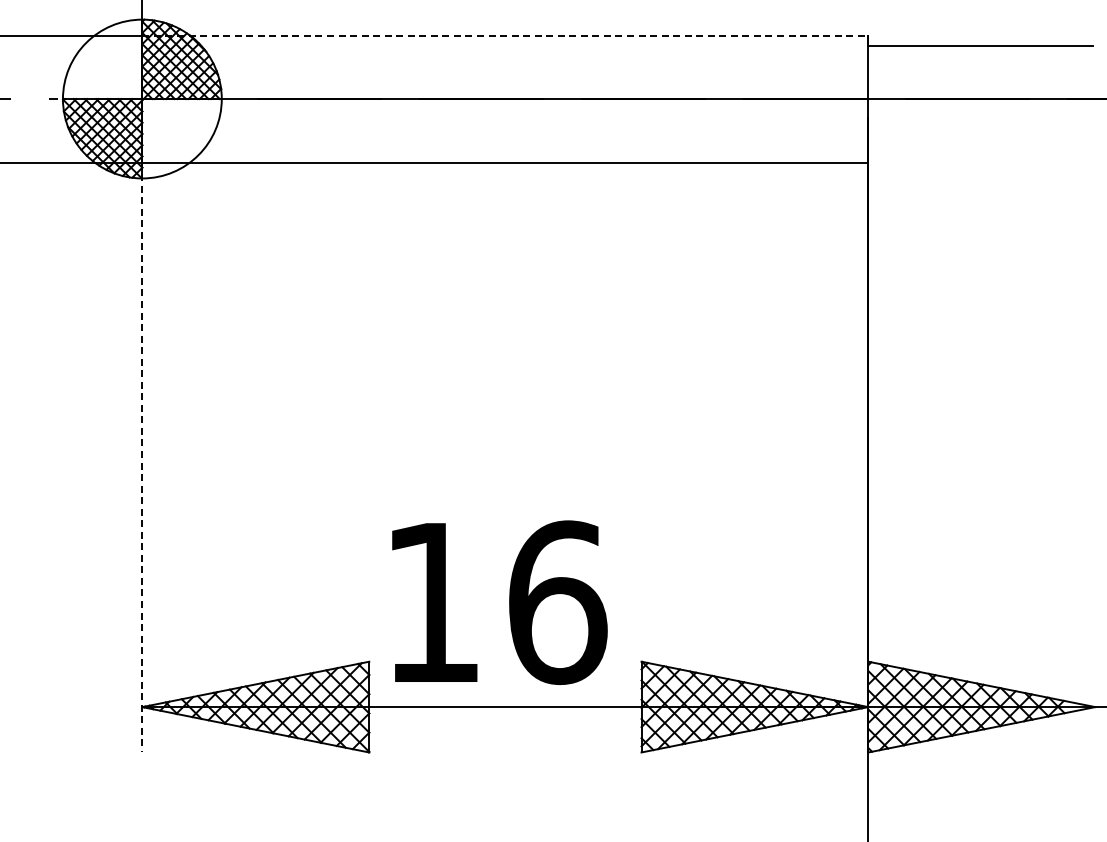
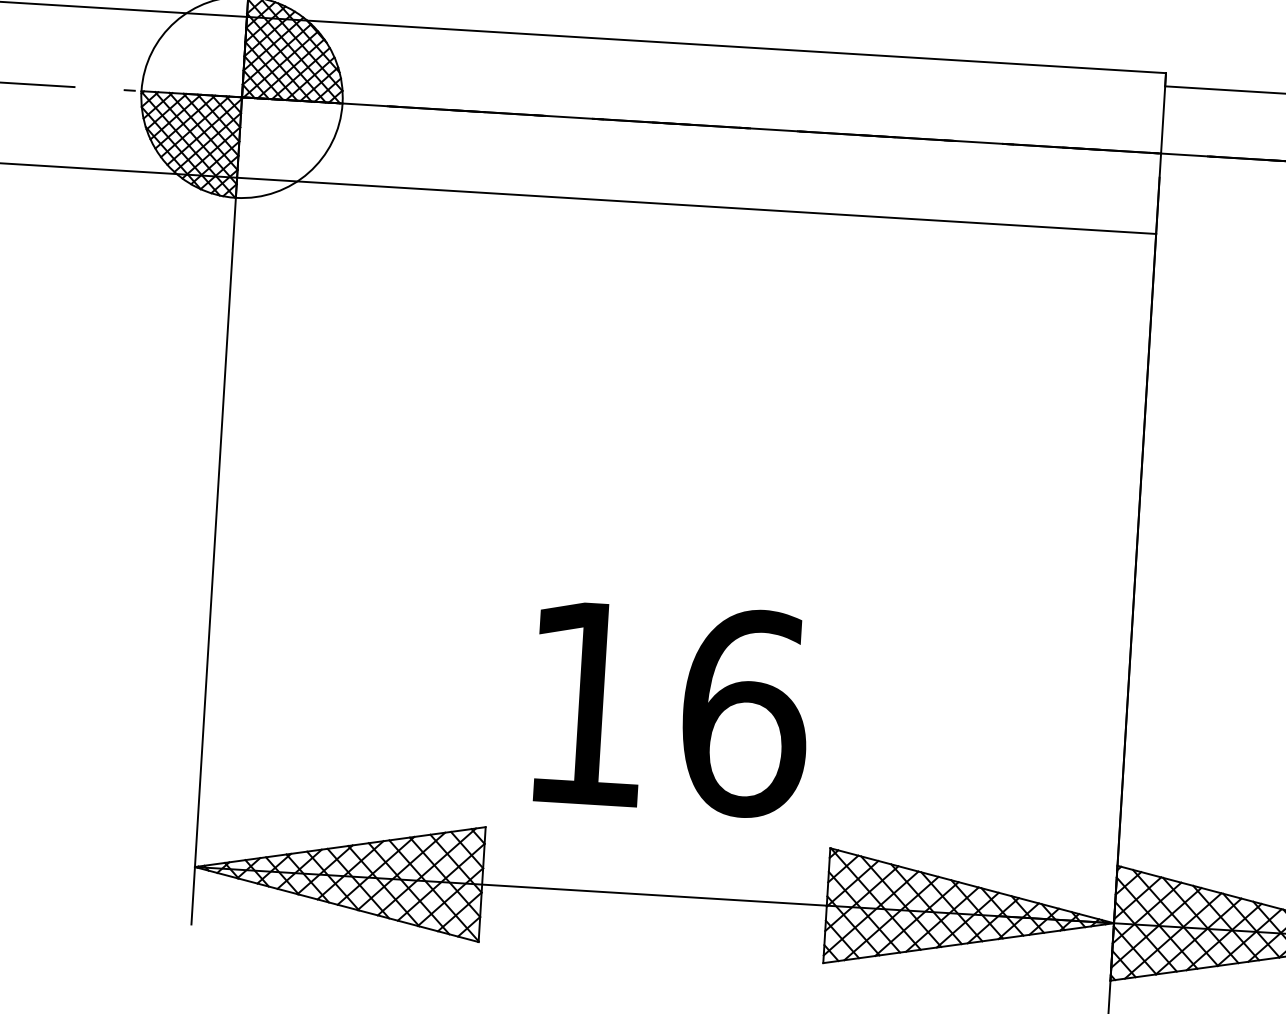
line: (505, 35) -> (706, 45), dashed -> solid
line: (142, 457) -> (214, 551), dashed -> solid
text: (499, 602) -> (671, 708), moved

